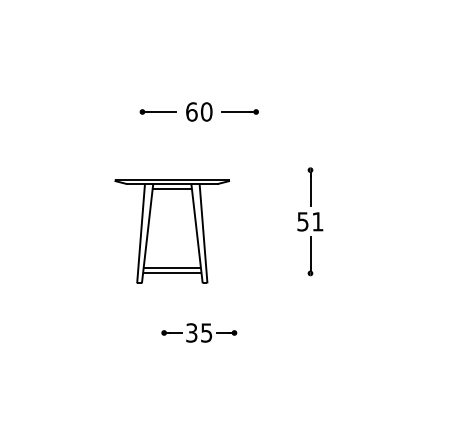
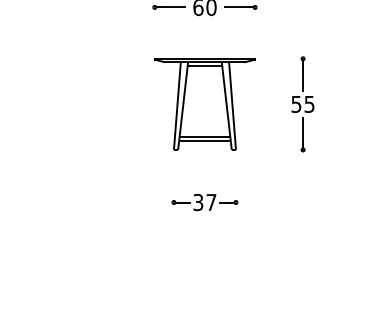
text: (317, 221) -> (309, 104), 51 -> 55
part: (171, 231) -> (204, 104), moved
text: (206, 332) -> (211, 202), 35 -> 37

